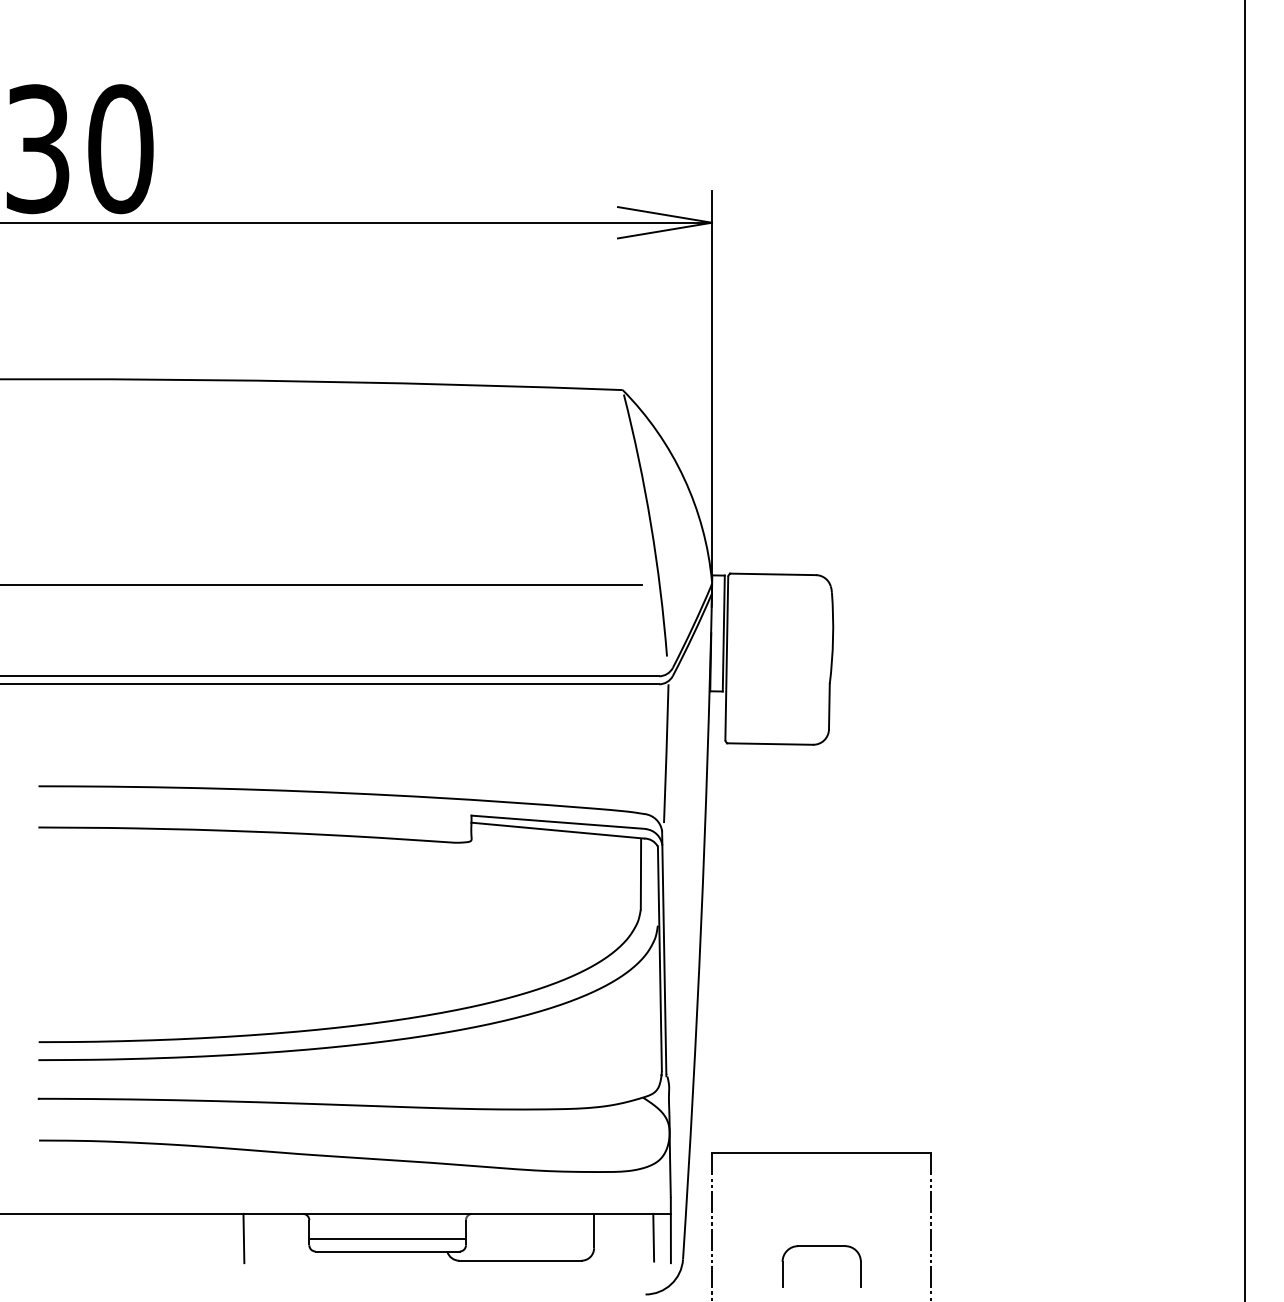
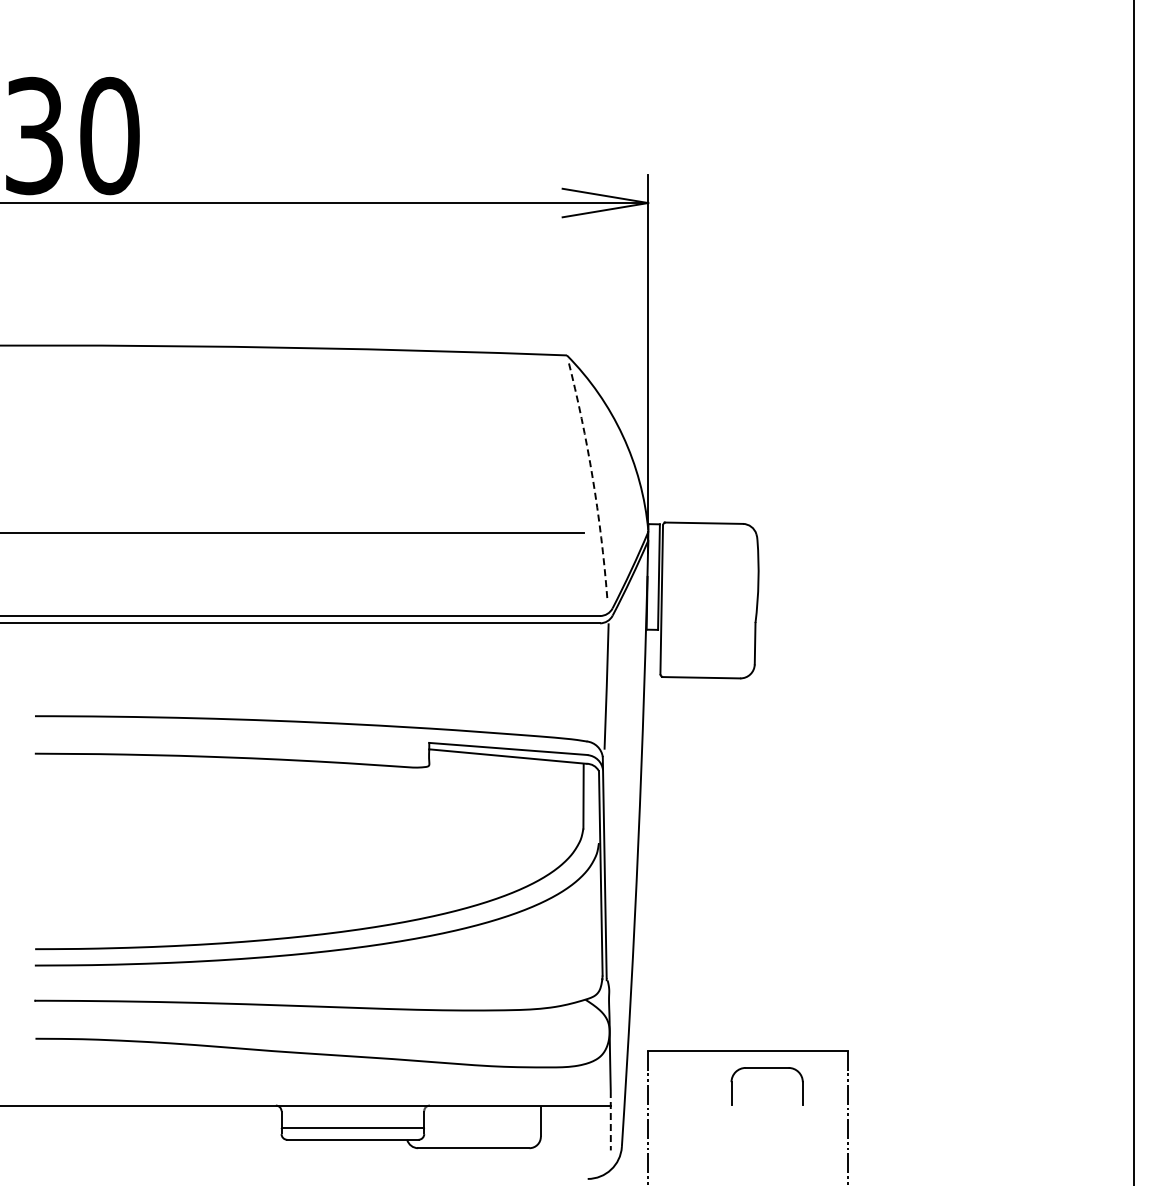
arc: (650, 524) -> (592, 477), solid -> dashed
line: (670, 1230) -> (610, 1120), solid -> dashed
line: (652, 1236) -> (594, 1126), removed
line: (243, 1237) -> (221, 1127), removed
part: (821, 1246) -> (766, 1068), moved

